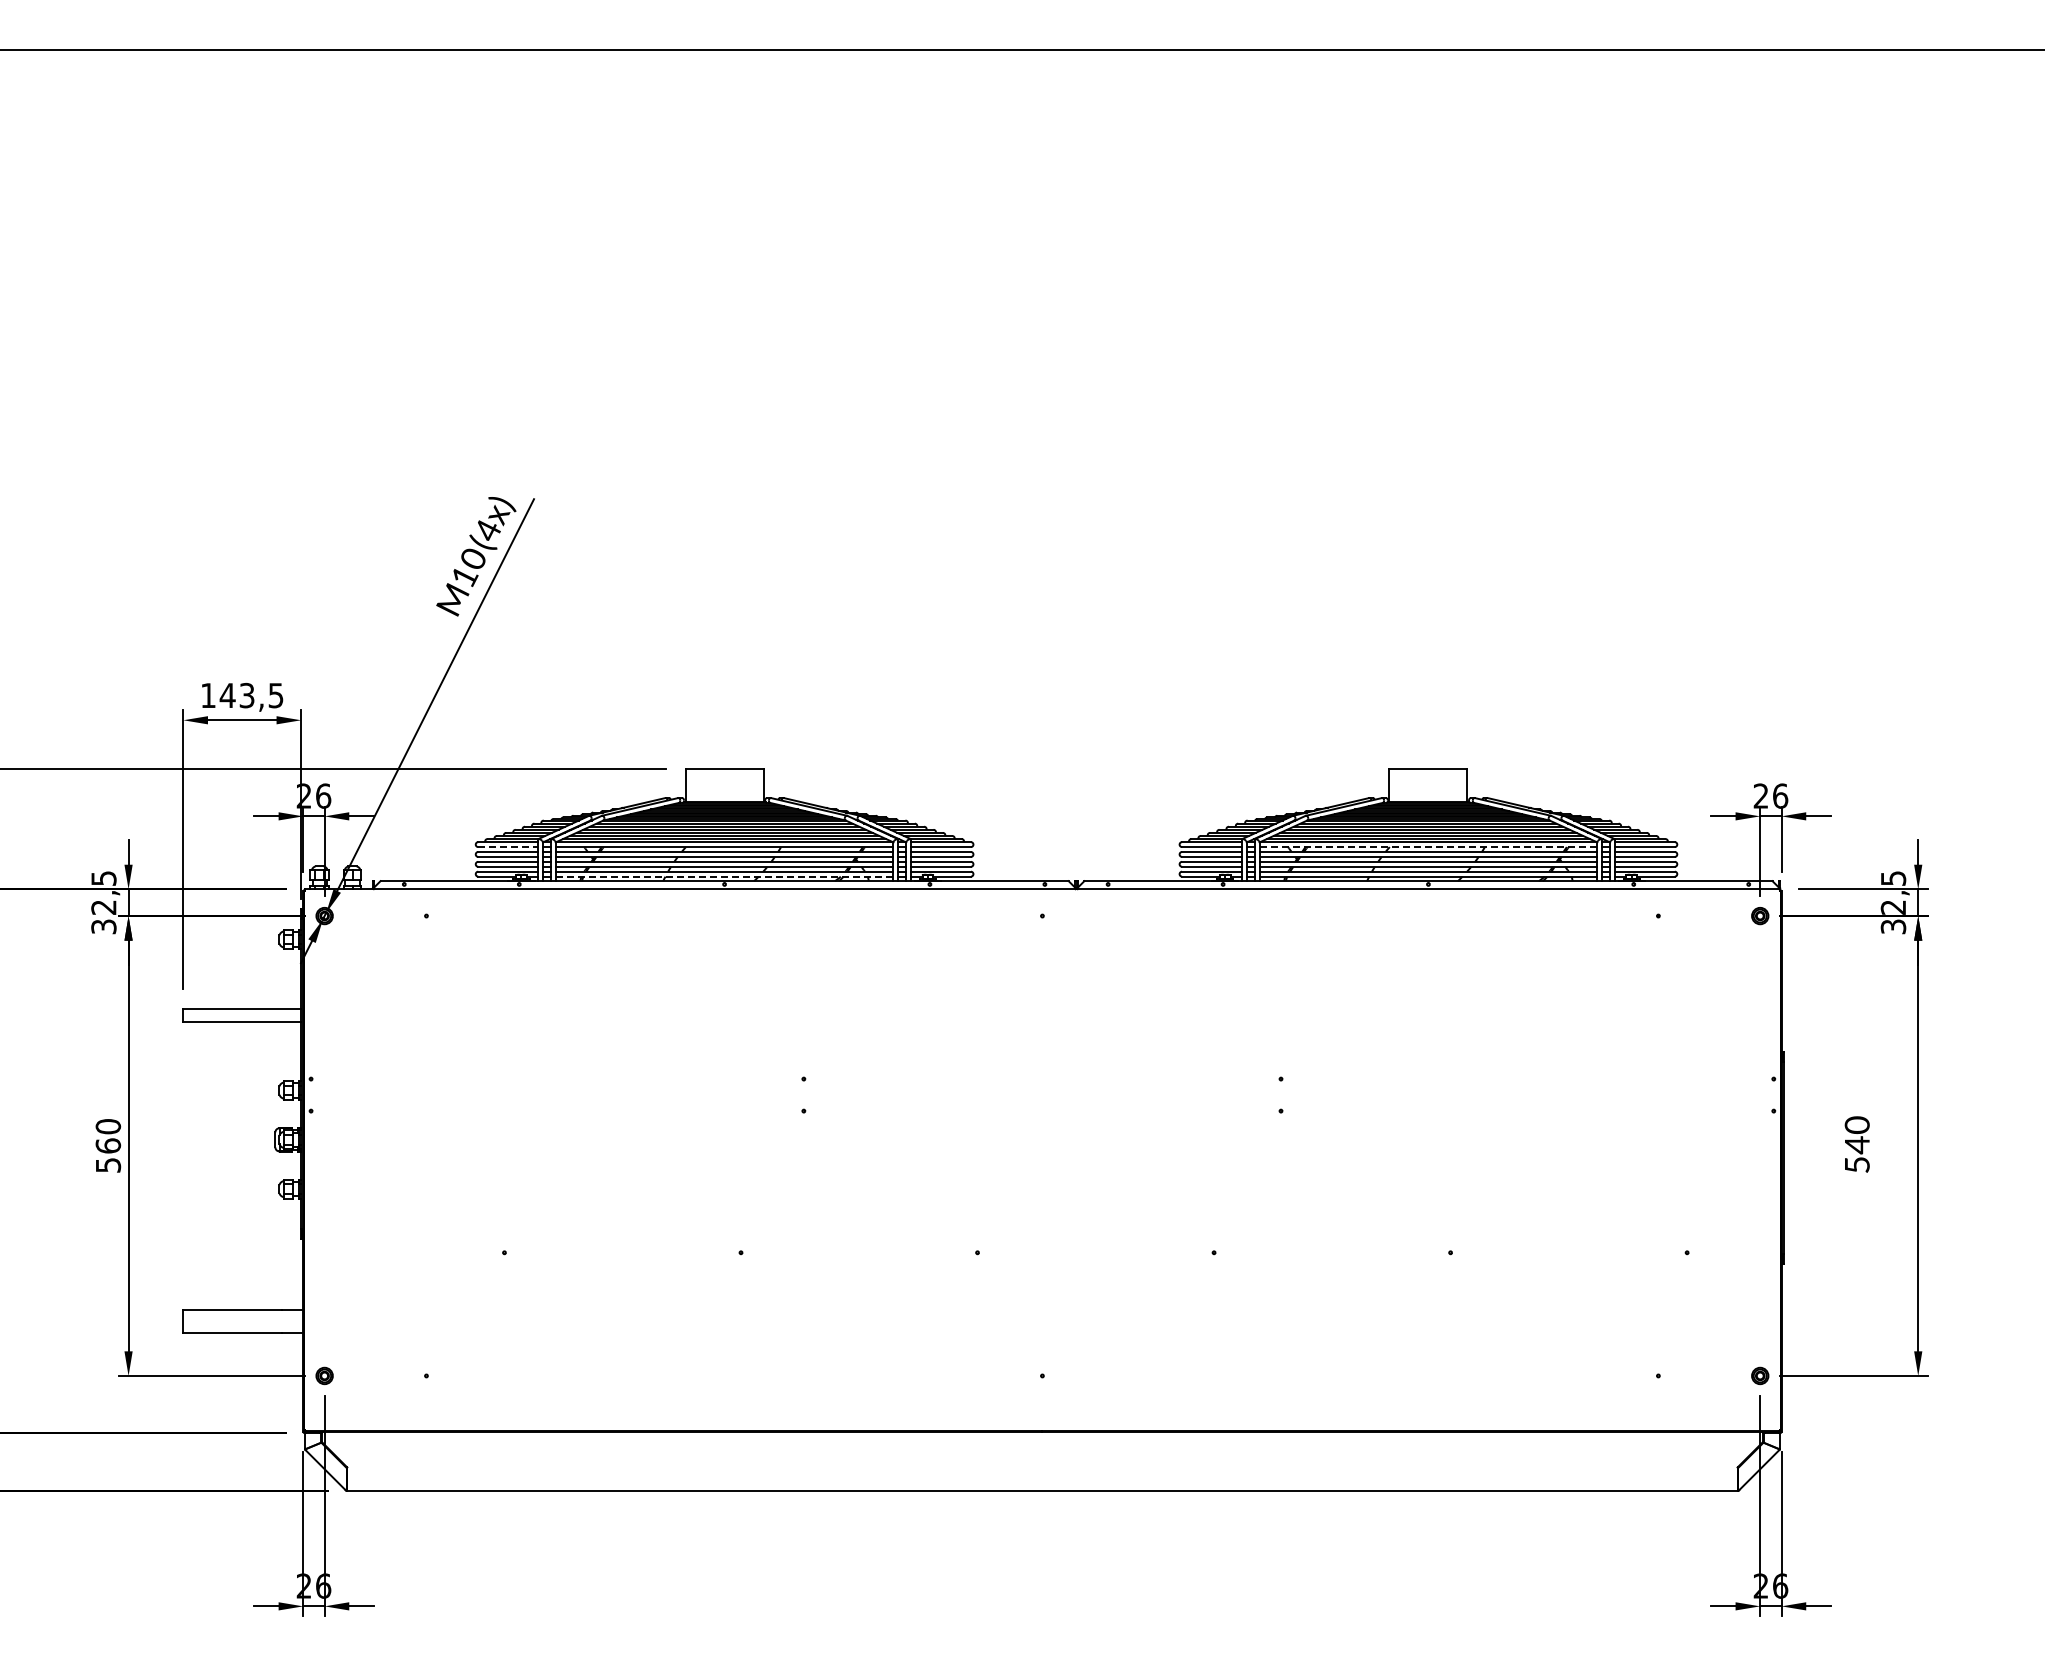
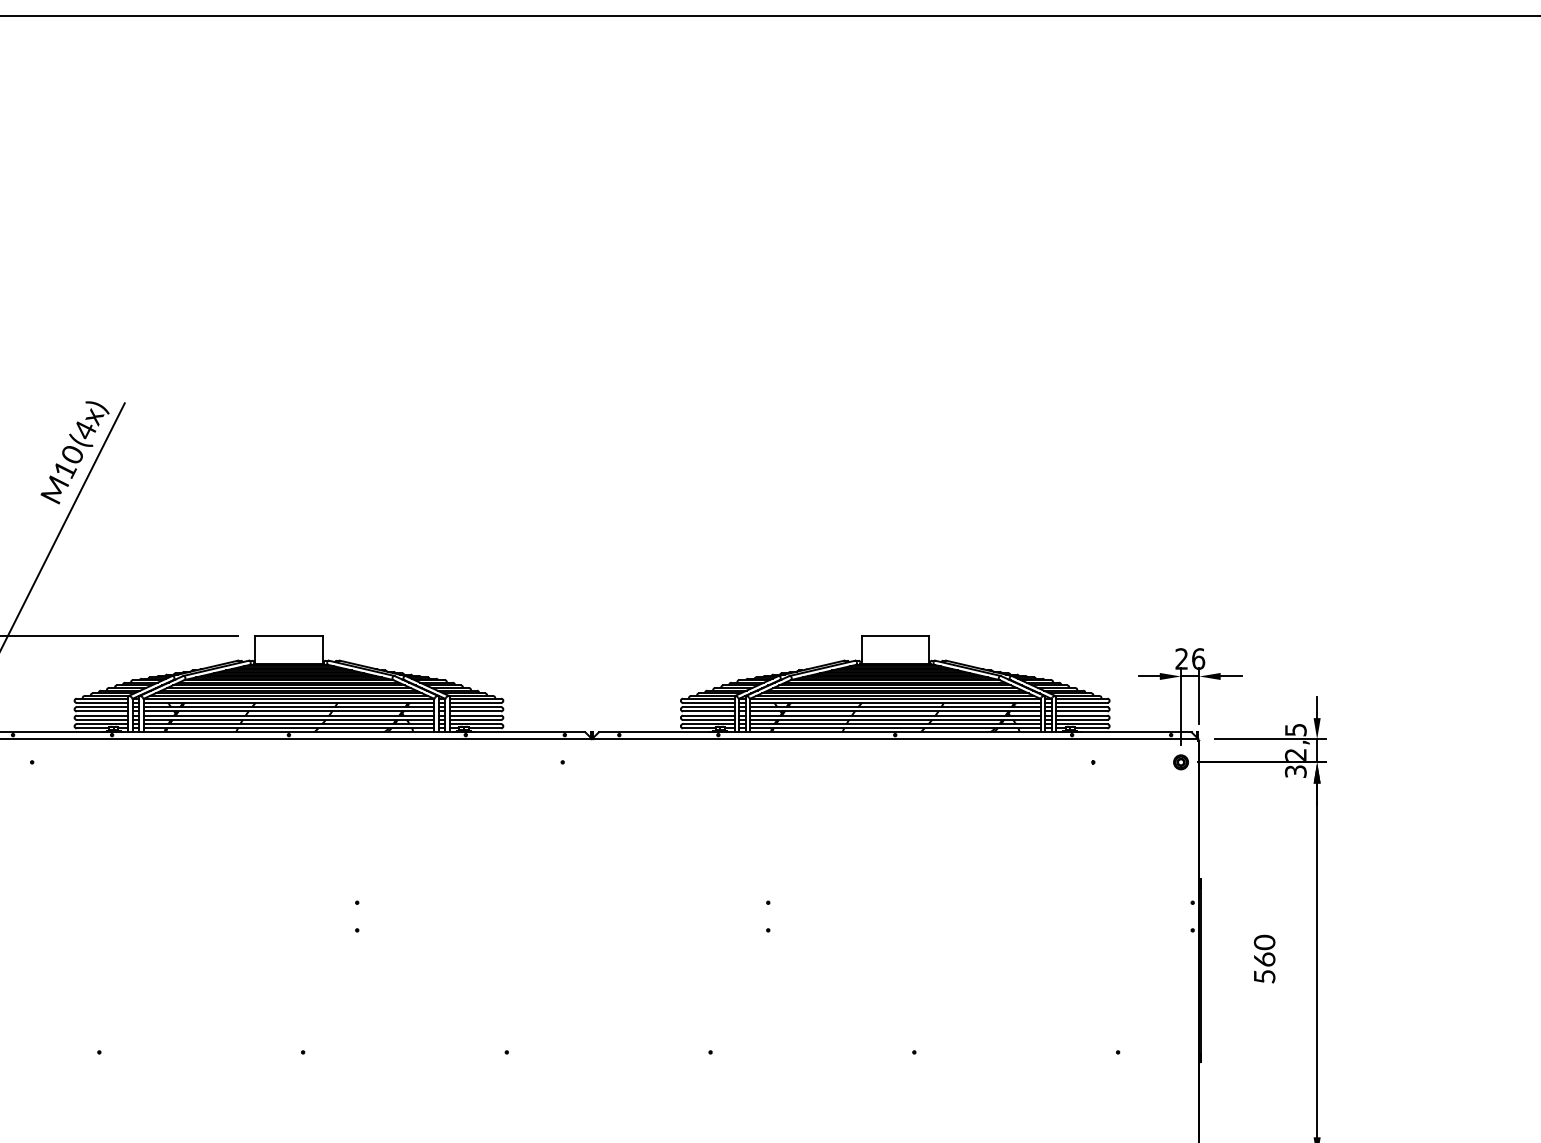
line: (508, 847) -> (102, 703), dashed -> solid
line: (1428, 847) -> (895, 703), dashed -> solid
line: (724, 876) -> (288, 728), dashed -> solid
text: (1857, 1145) -> (1264, 960), 540 -> 560

